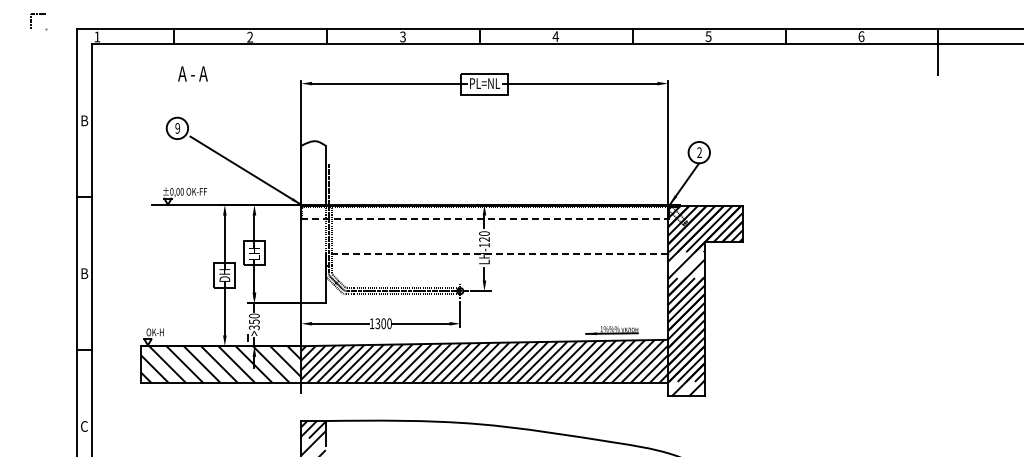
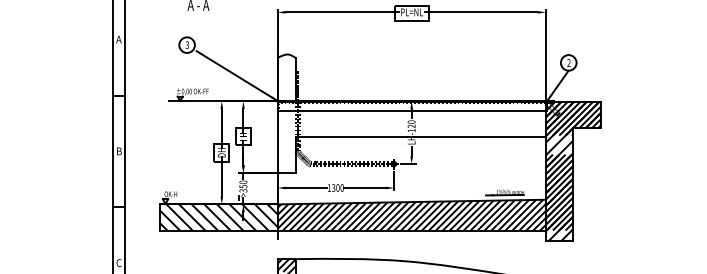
text: (84, 120) -> (119, 39), B -> A
text: (177, 128) -> (187, 45), 9 -> 3
line: (485, 218) -> (412, 111), dashed -> solid
line: (496, 254) -> (420, 137), dashed -> solid

